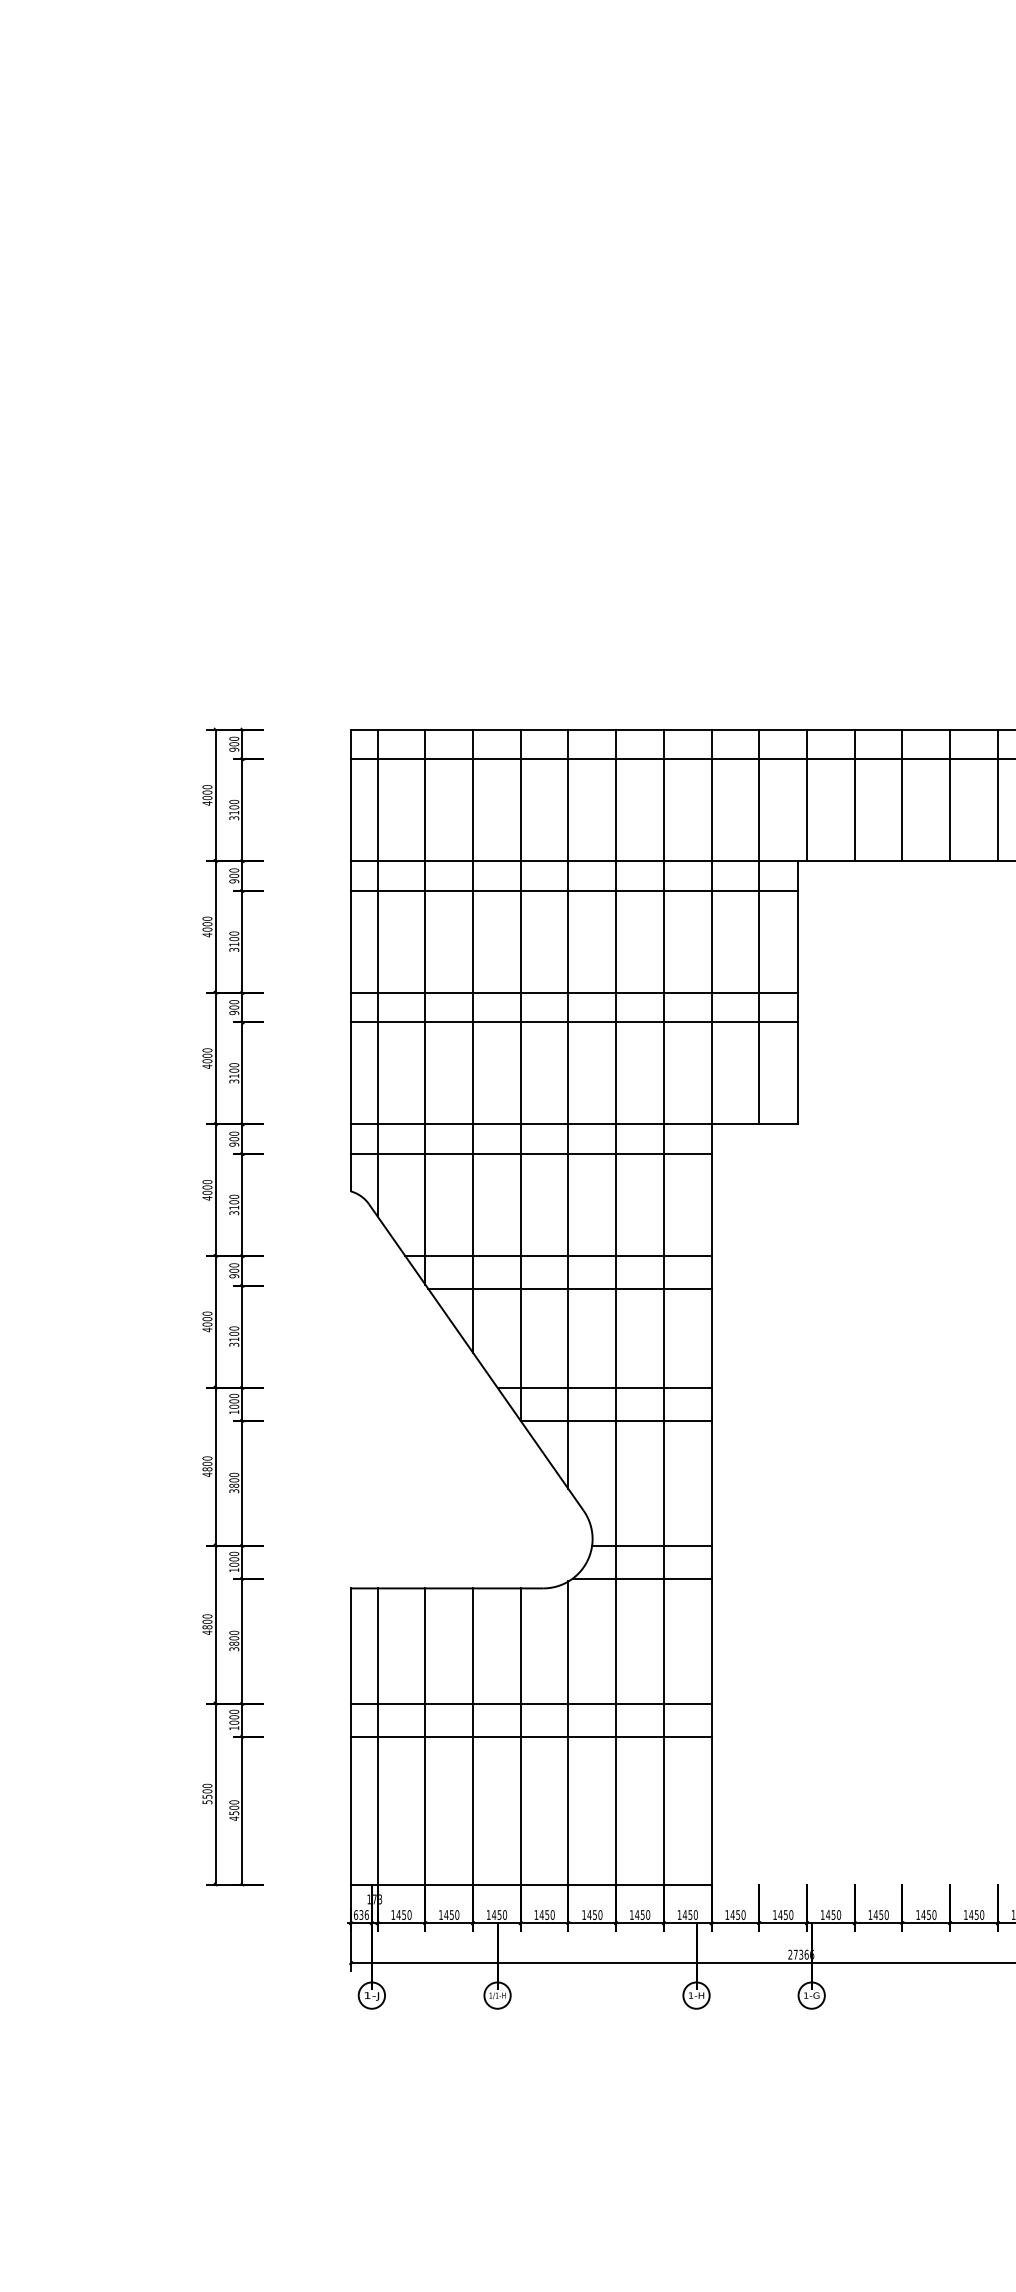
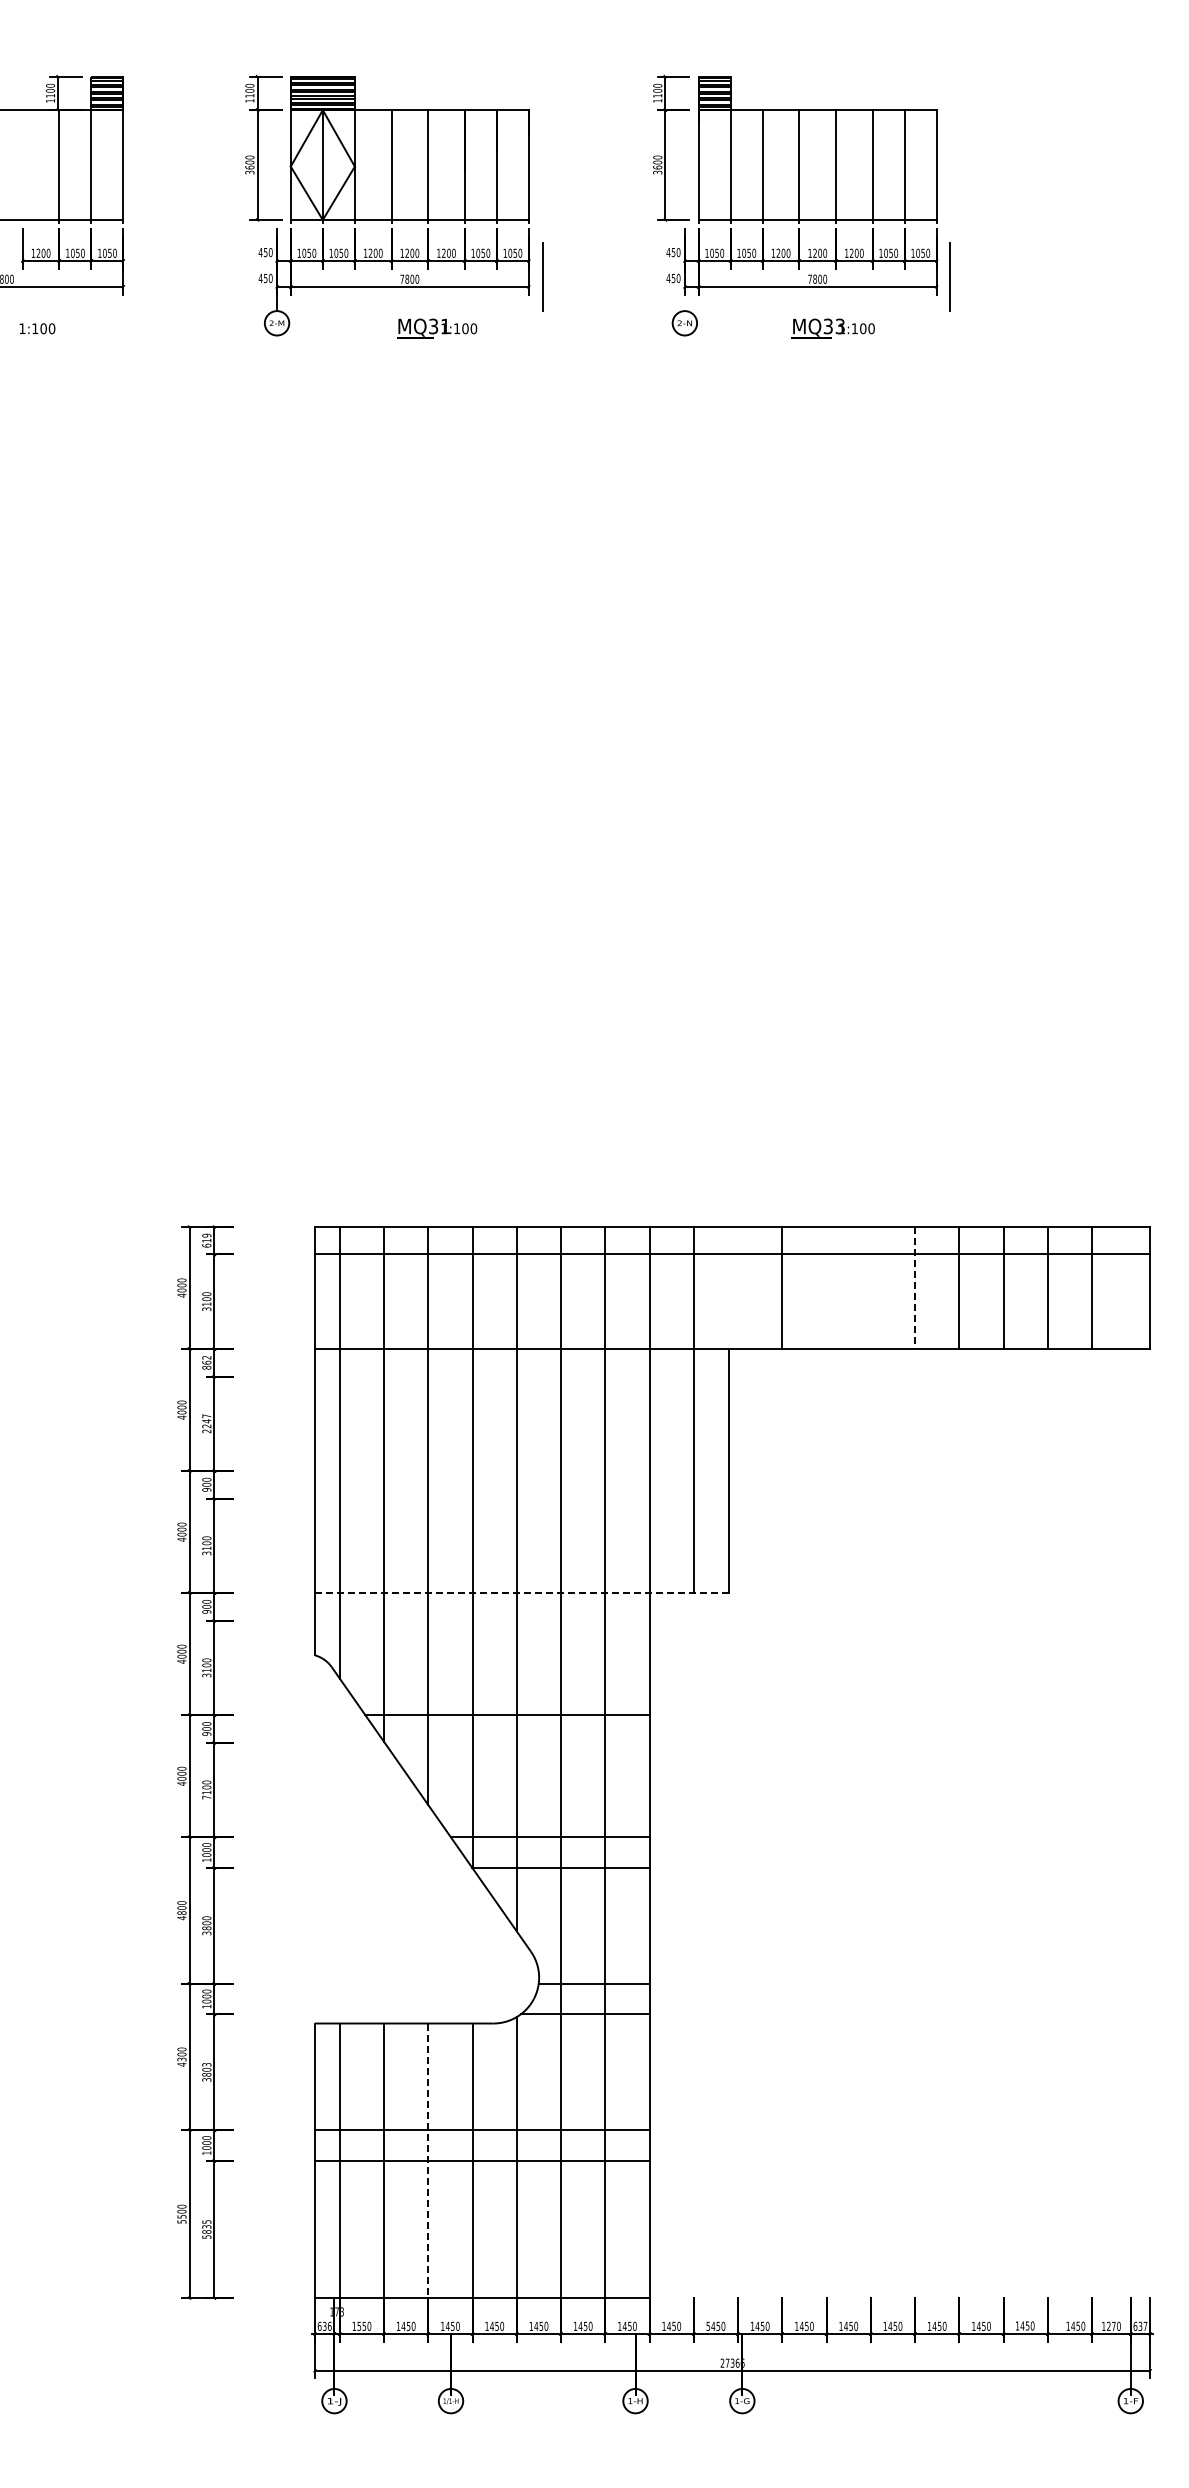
text: (233, 744) -> (206, 1240), 900 -> 619
line: (807, 794) -> (738, 1287), removed
line: (902, 794) -> (826, 1287), removed
line: (949, 794) -> (870, 1287), removed
line: (998, 795) -> (915, 1288), solid -> dashed
text: (233, 875) -> (206, 1362), 900 -> 862
line: (574, 890) -> (522, 1376), removed
text: (233, 941) -> (206, 1423), 3100 -> 2247
line: (574, 993) -> (522, 1471), removed
line: (574, 1022) -> (522, 1498), removed
line: (574, 1124) -> (522, 1593), solid -> dashed
line: (531, 1153) -> (482, 1620), removed
line: (569, 1288) -> (517, 1745), removed
text: (233, 1344) -> (206, 1797), 3100 -> 7100
text: (206, 1627) -> (181, 2059), 4800 -> 4300
text: (233, 1632) -> (206, 2064), 3800 -> 3803
line: (473, 1737) -> (428, 2161), solid -> dashed
text: (233, 1810) -> (206, 2229), 4500 -> 5835
text: (398, 1914) -> (359, 2325), 1450 -> 1550
text: (775, 1914) -> (708, 2325), 1450 -> 5450

